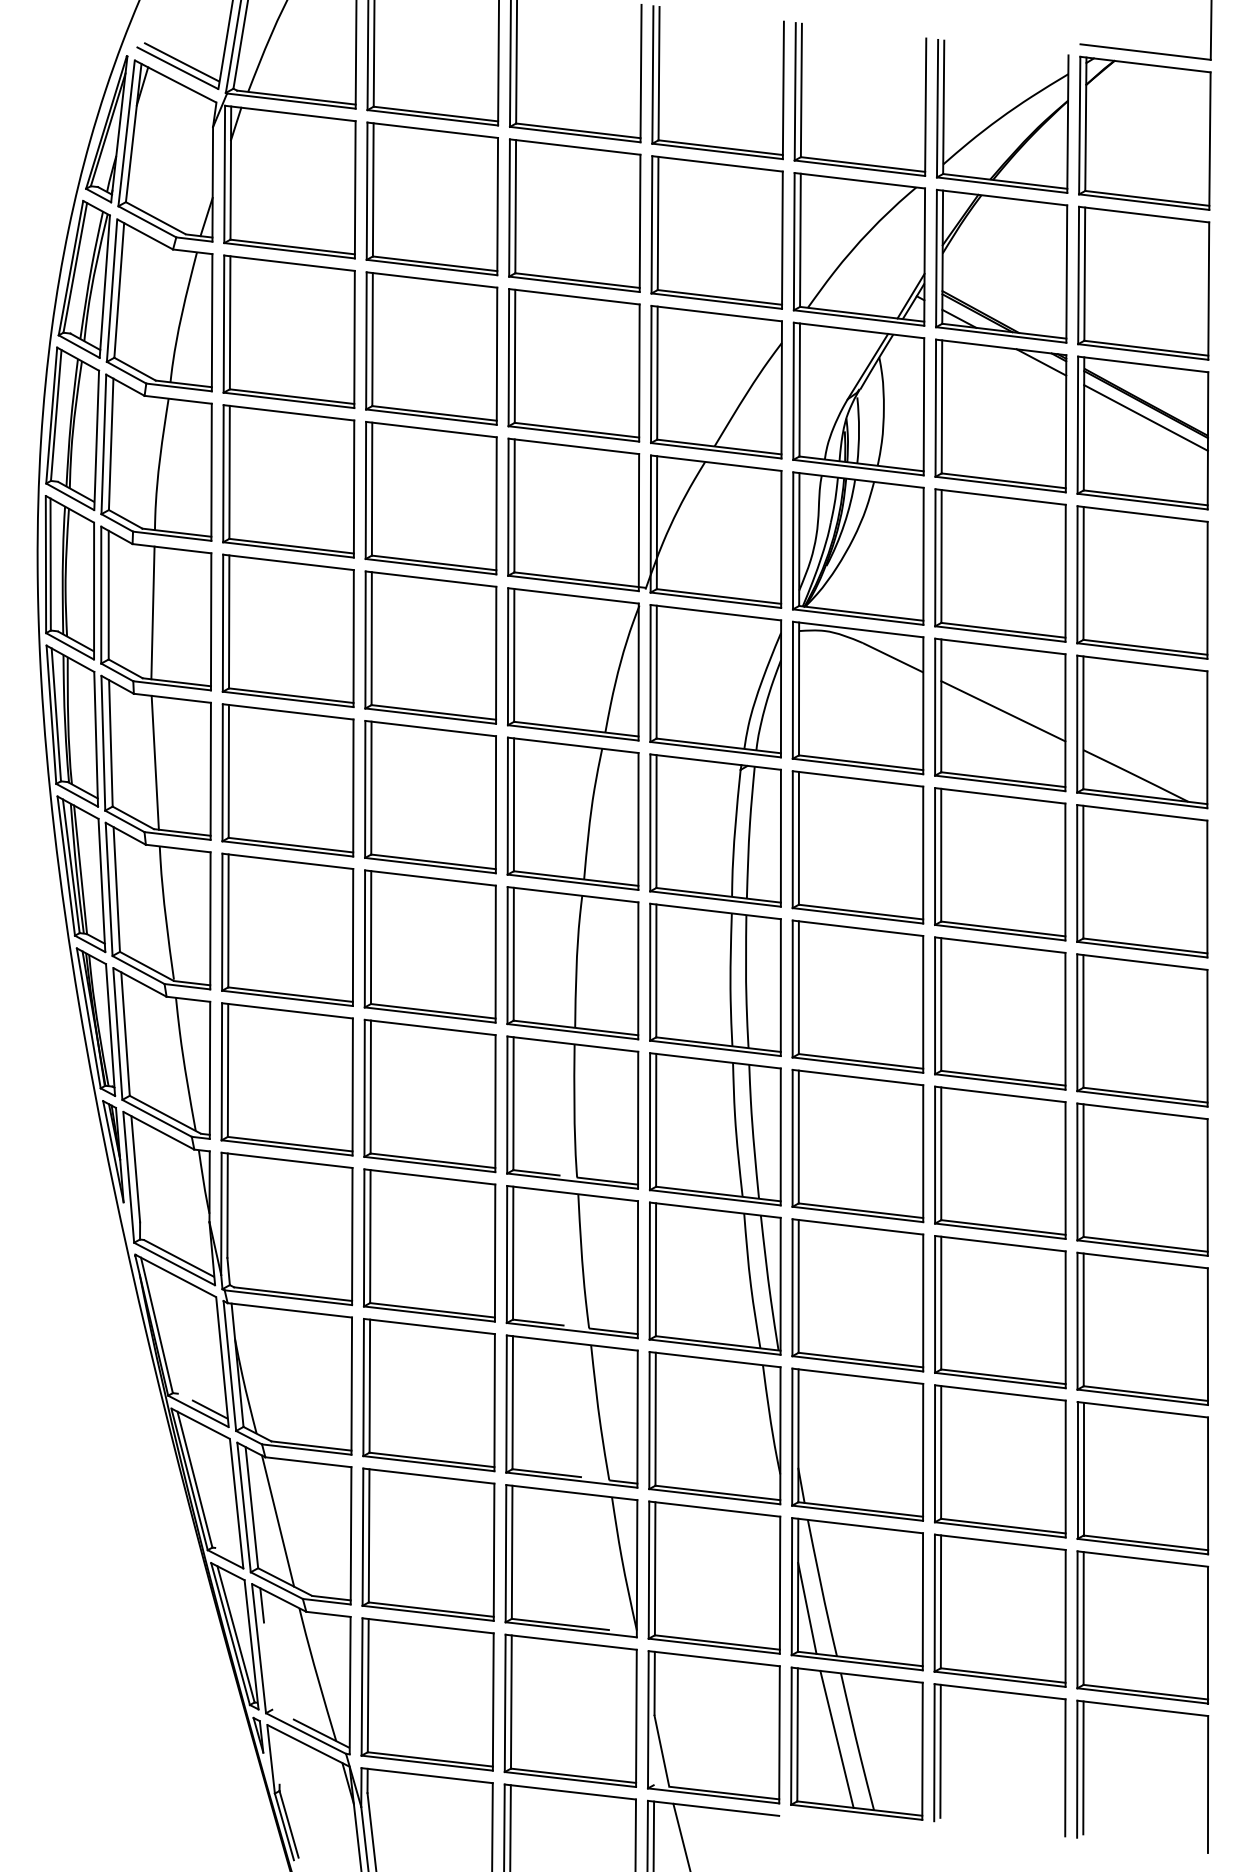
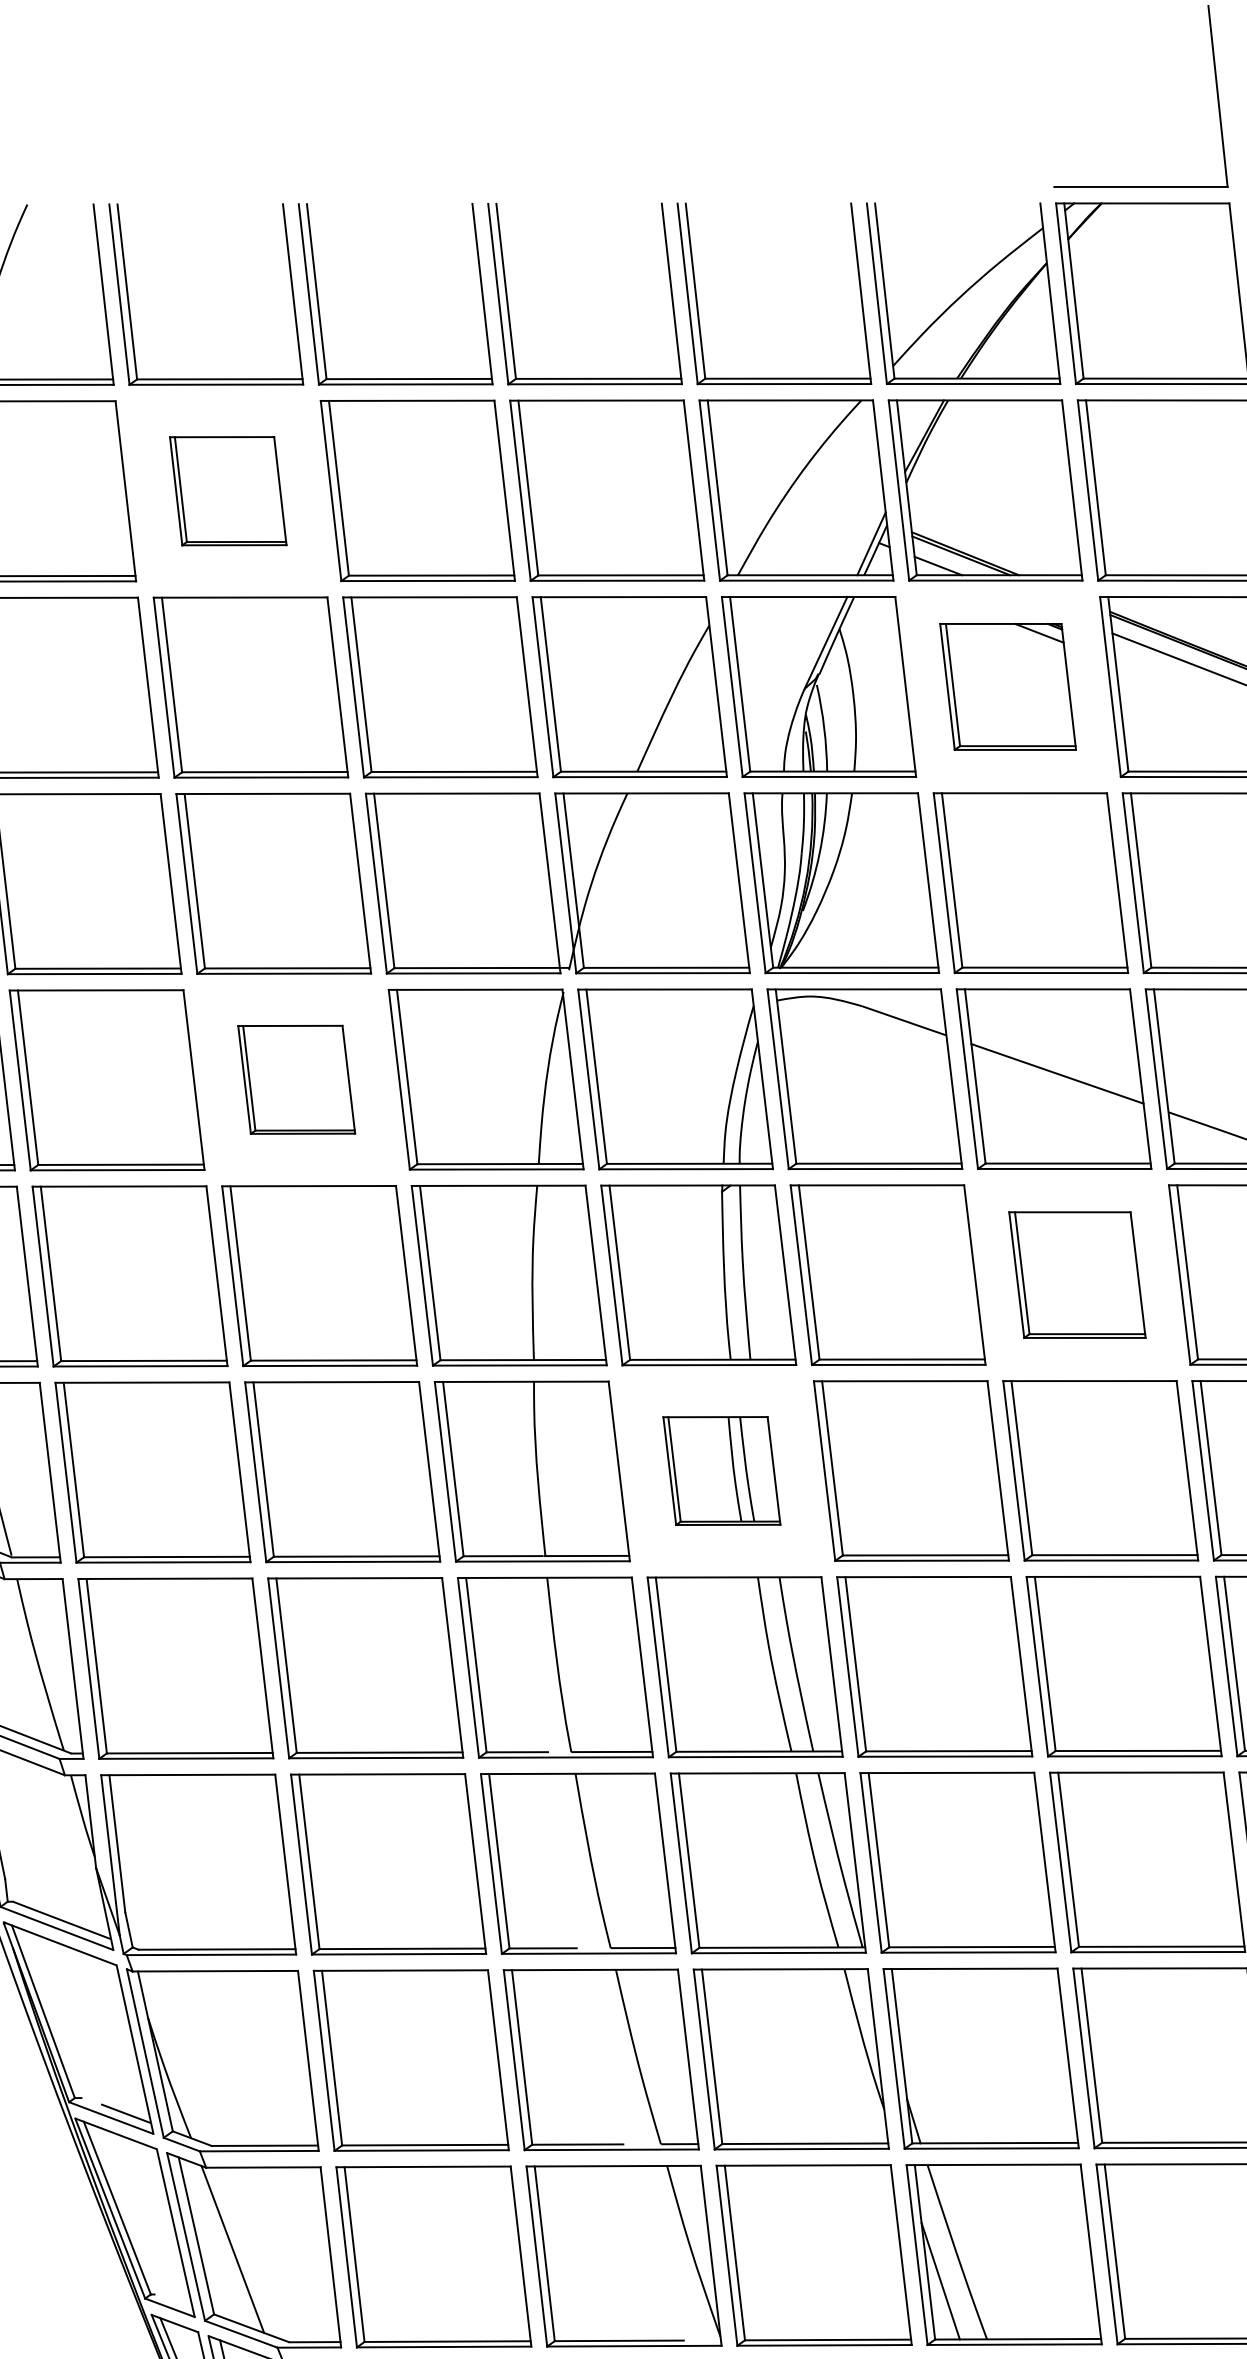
part: (431, 198) -> (227, 490), size x0.6
part: (1000, 415) -> (1007, 686), size x0.7
part: (430, 647) -> (296, 1079), size x0.6
part: (1000, 864) -> (1077, 1275), size x0.7
part: (715, 979) -> (721, 1470), size x0.6

